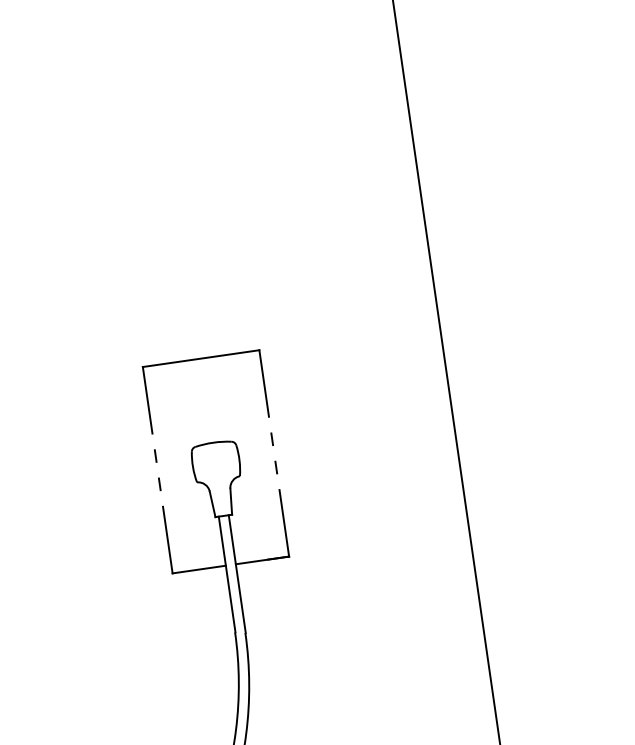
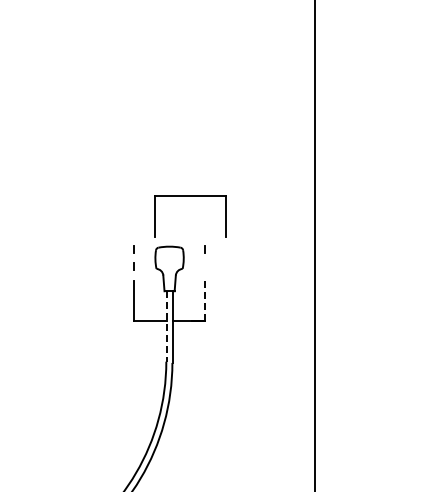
part: (200, 358) -> (190, 196), moved
line: (275, 467) -> (204, 266), removed
line: (285, 524) -> (205, 301), solid -> dashed
line: (227, 574) -> (166, 326), solid -> dashed

